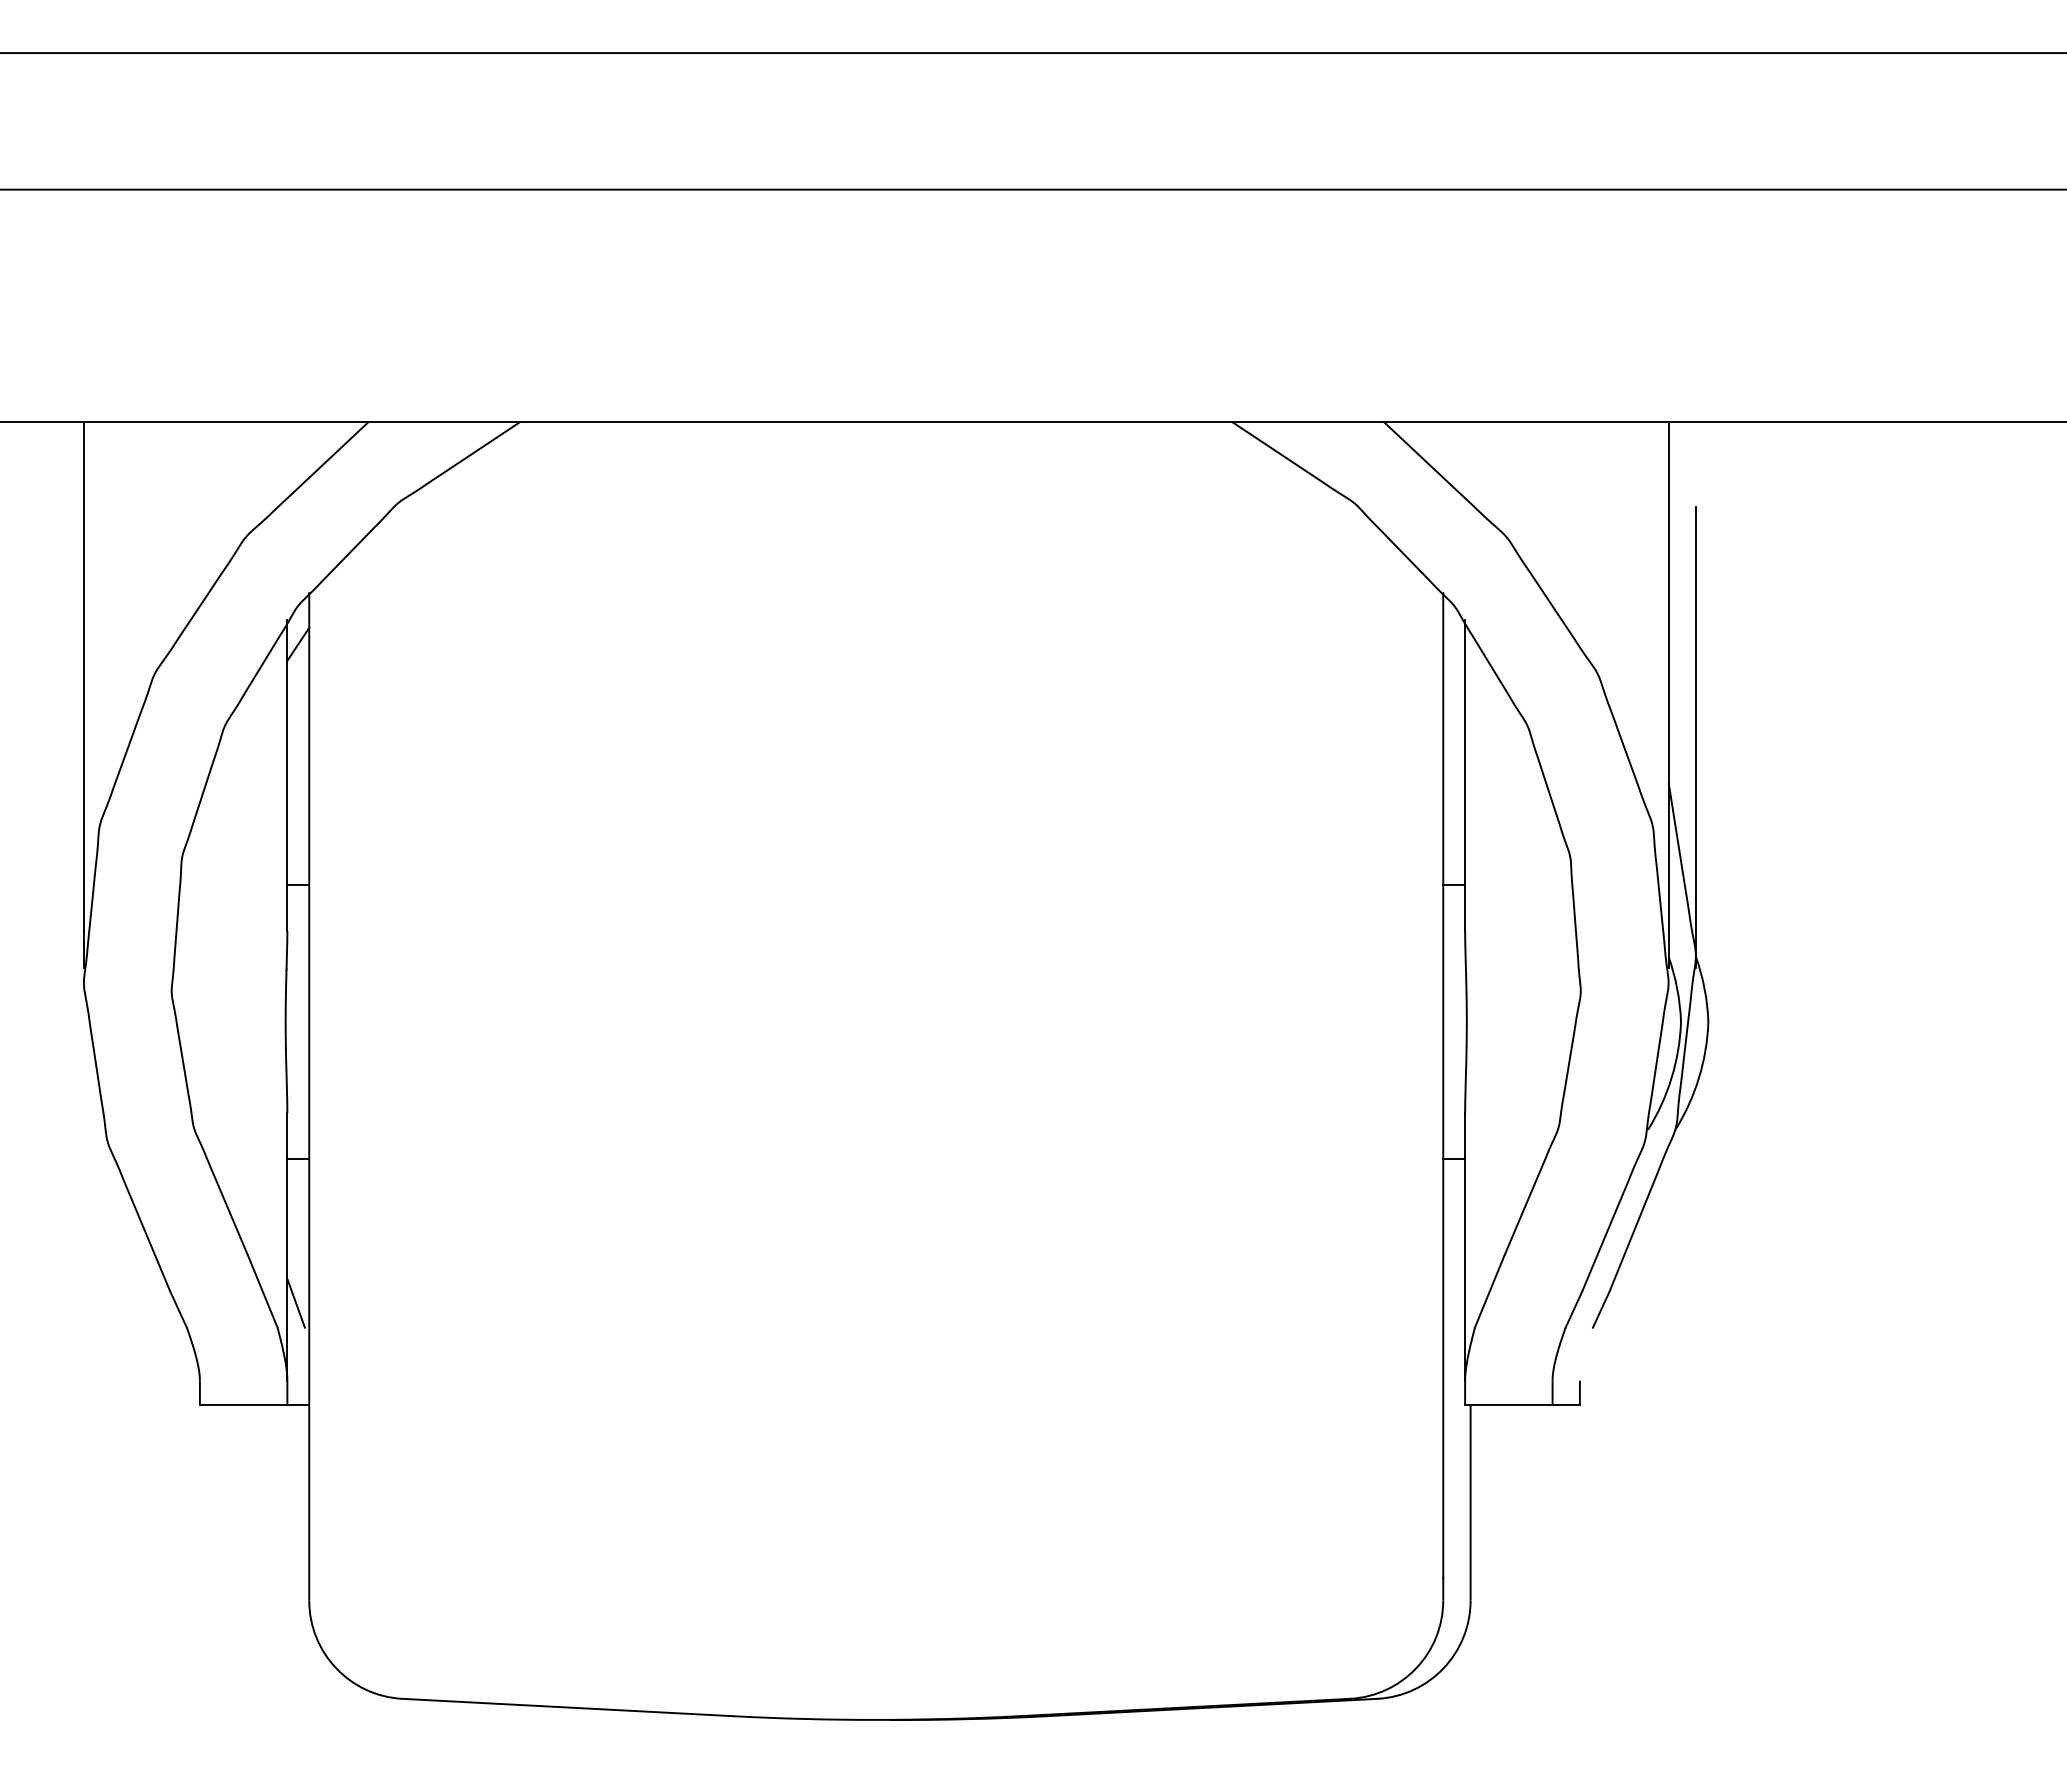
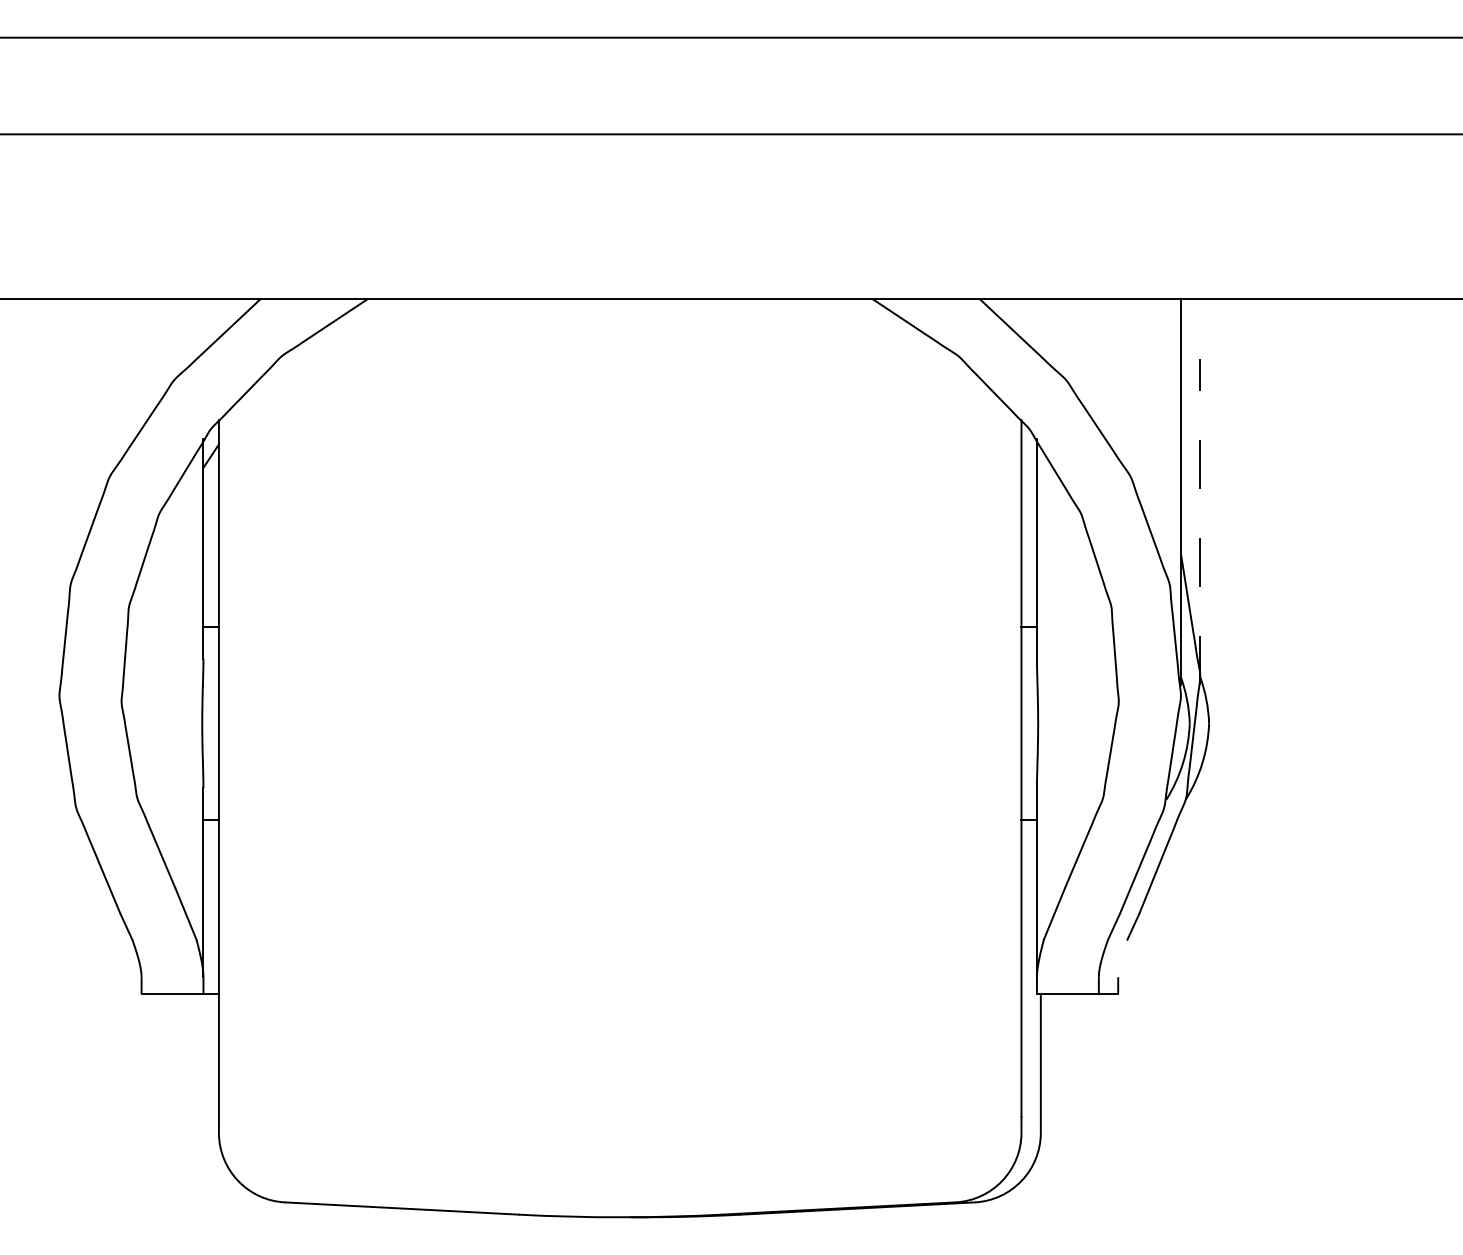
line: (83, 694) -> (59, 491), removed
line: (1696, 737) -> (1200, 522), solid -> dashed
line: (295, 1302) -> (209, 921), removed

